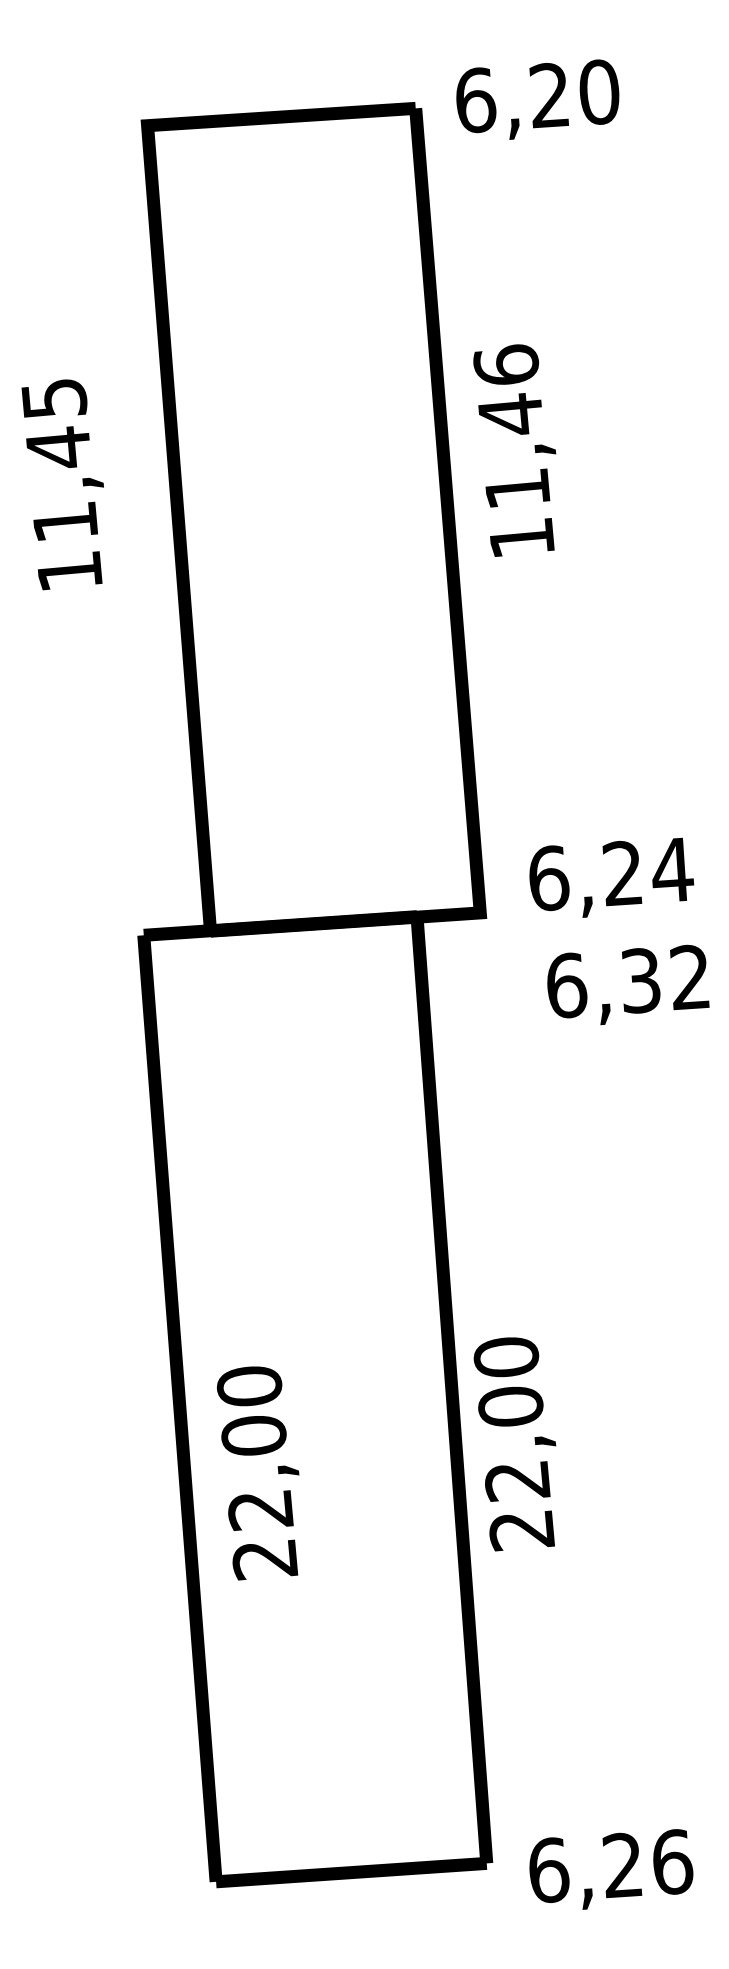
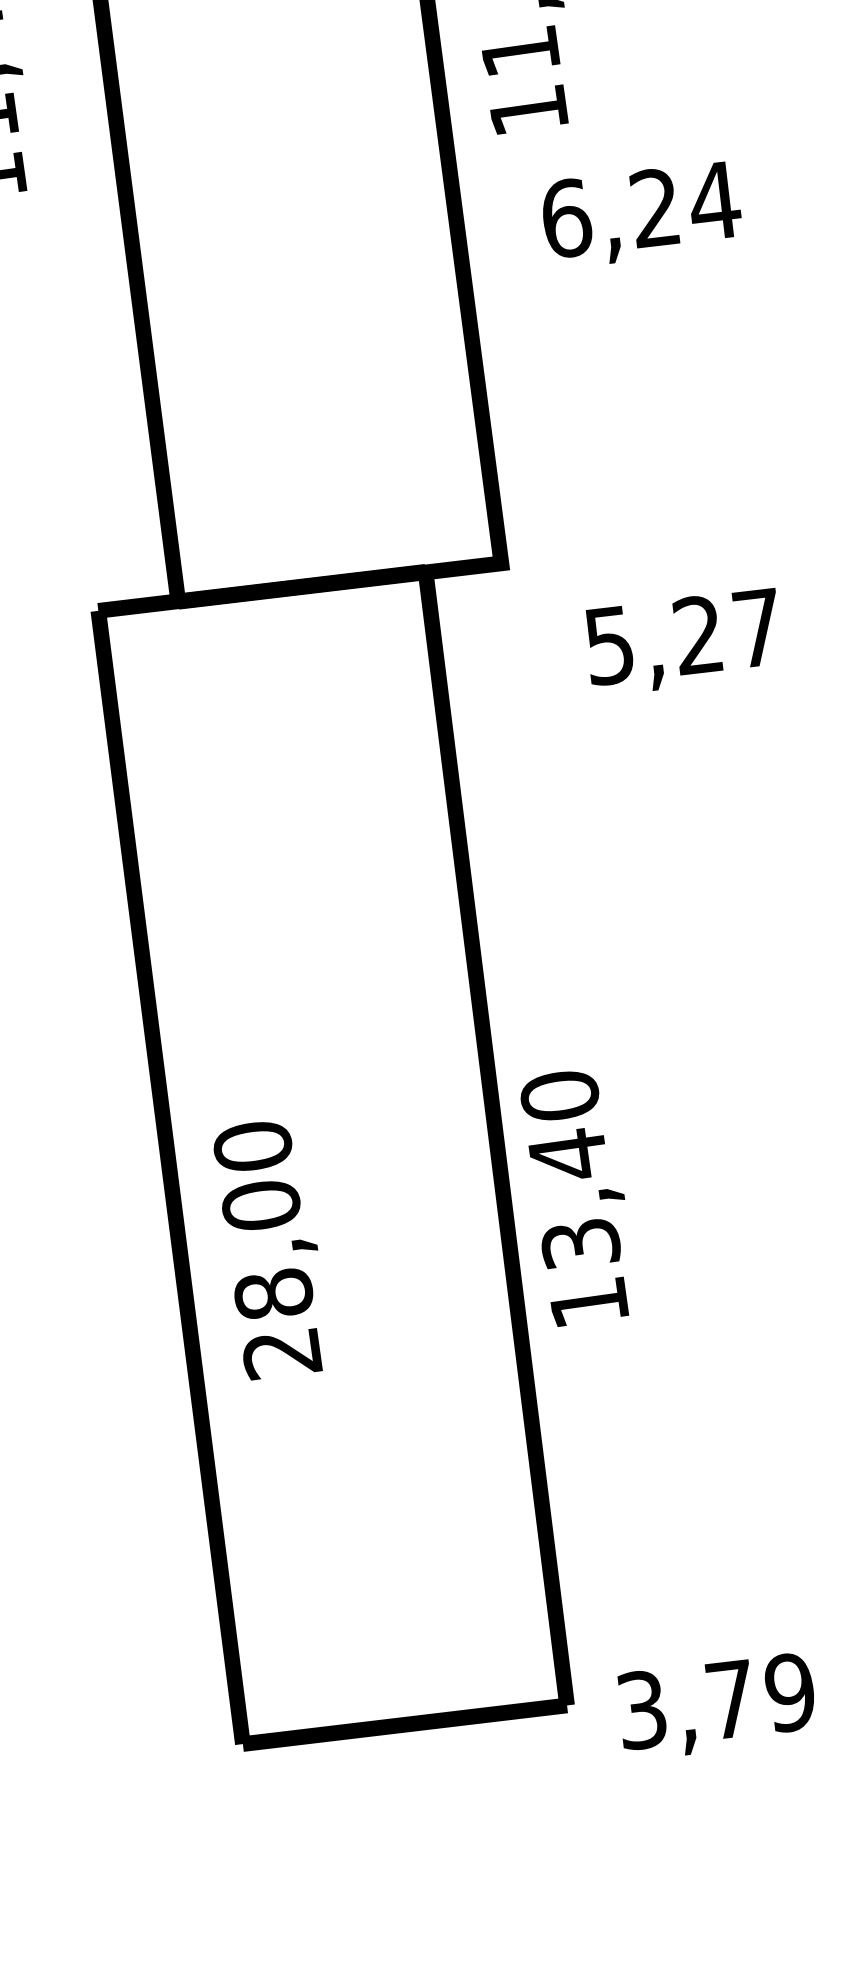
text: (611, 877) -> (641, 213), moved
text: (628, 981) -> (683, 636), 6,32 -> 5,27
text: (516, 1468) -> (578, 1229), 22,00 -> 13,40
text: (260, 1509) -> (273, 1293), 22,00 -> 28,00
text: (611, 1866) -> (717, 1701), 6,26 -> 3,79

